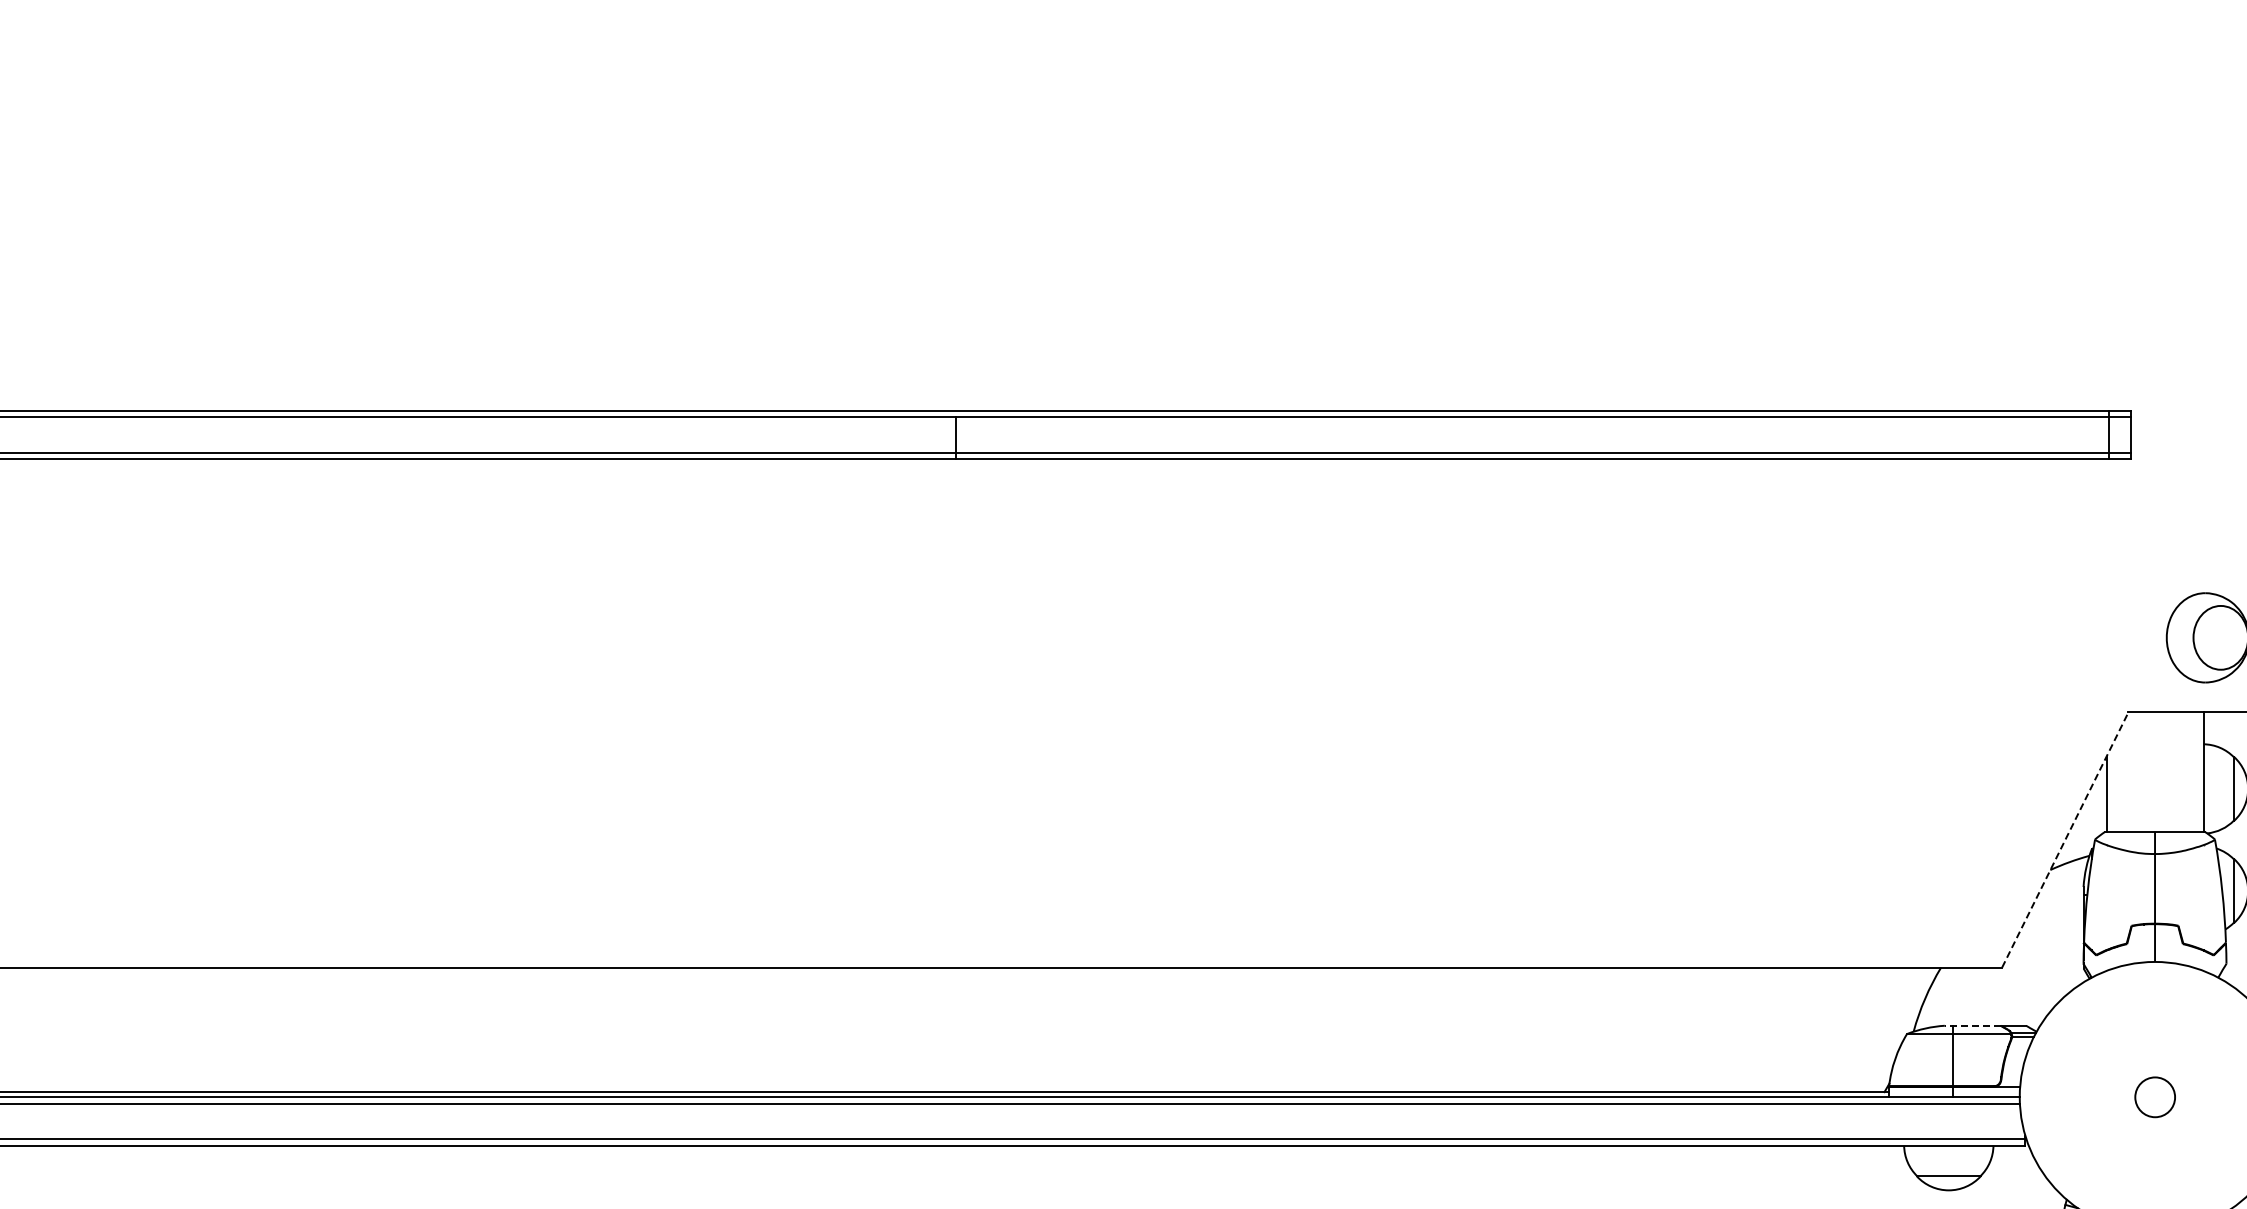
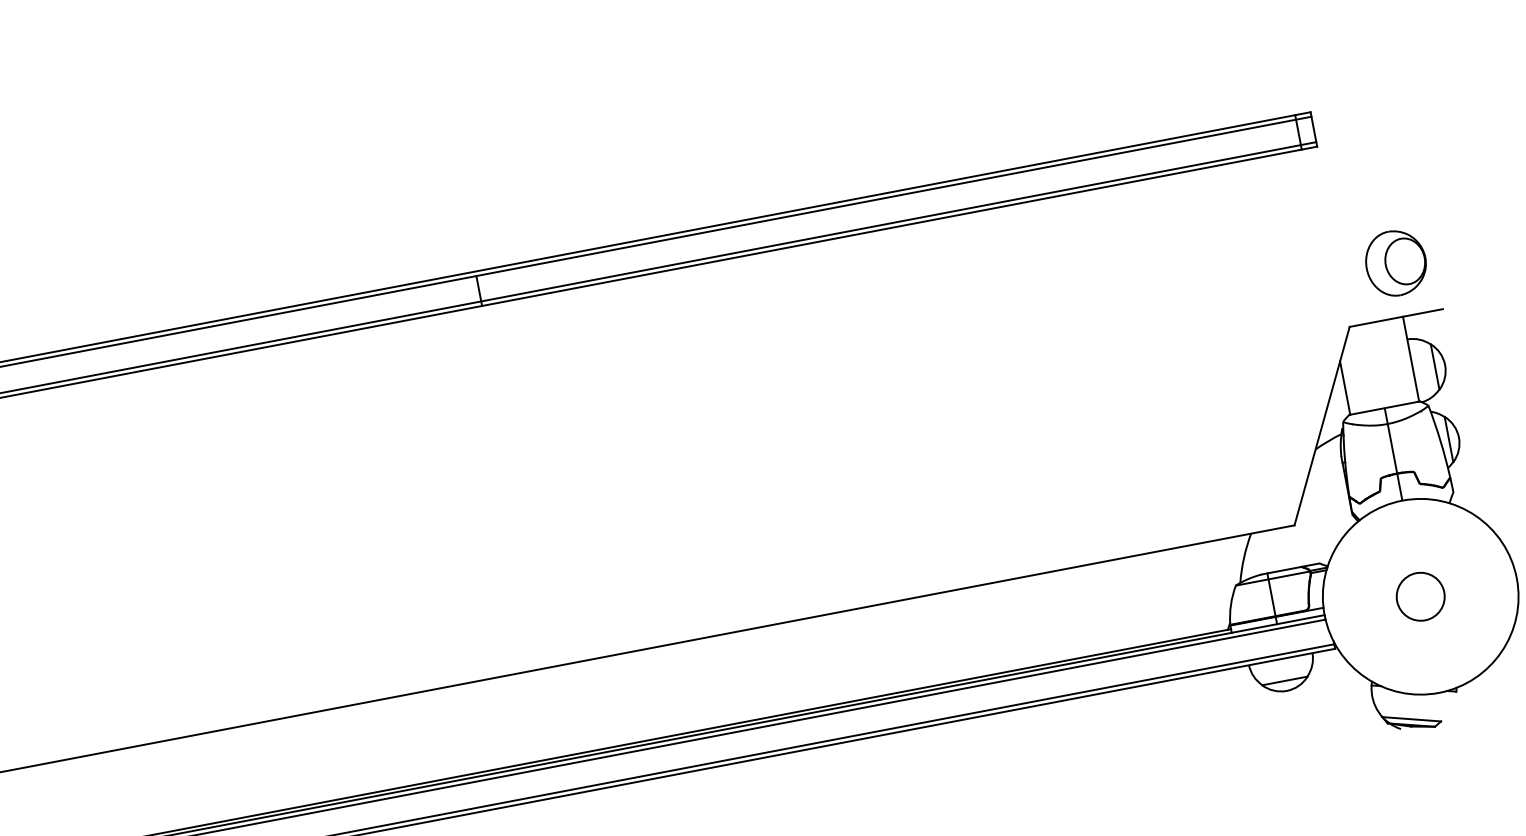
line: (2065, 839) -> (1322, 425), dashed -> solid
line: (1972, 1025) -> (1281, 570), dashed -> solid
circle: (2155, 1097) -> (1421, 596), size x1.67

